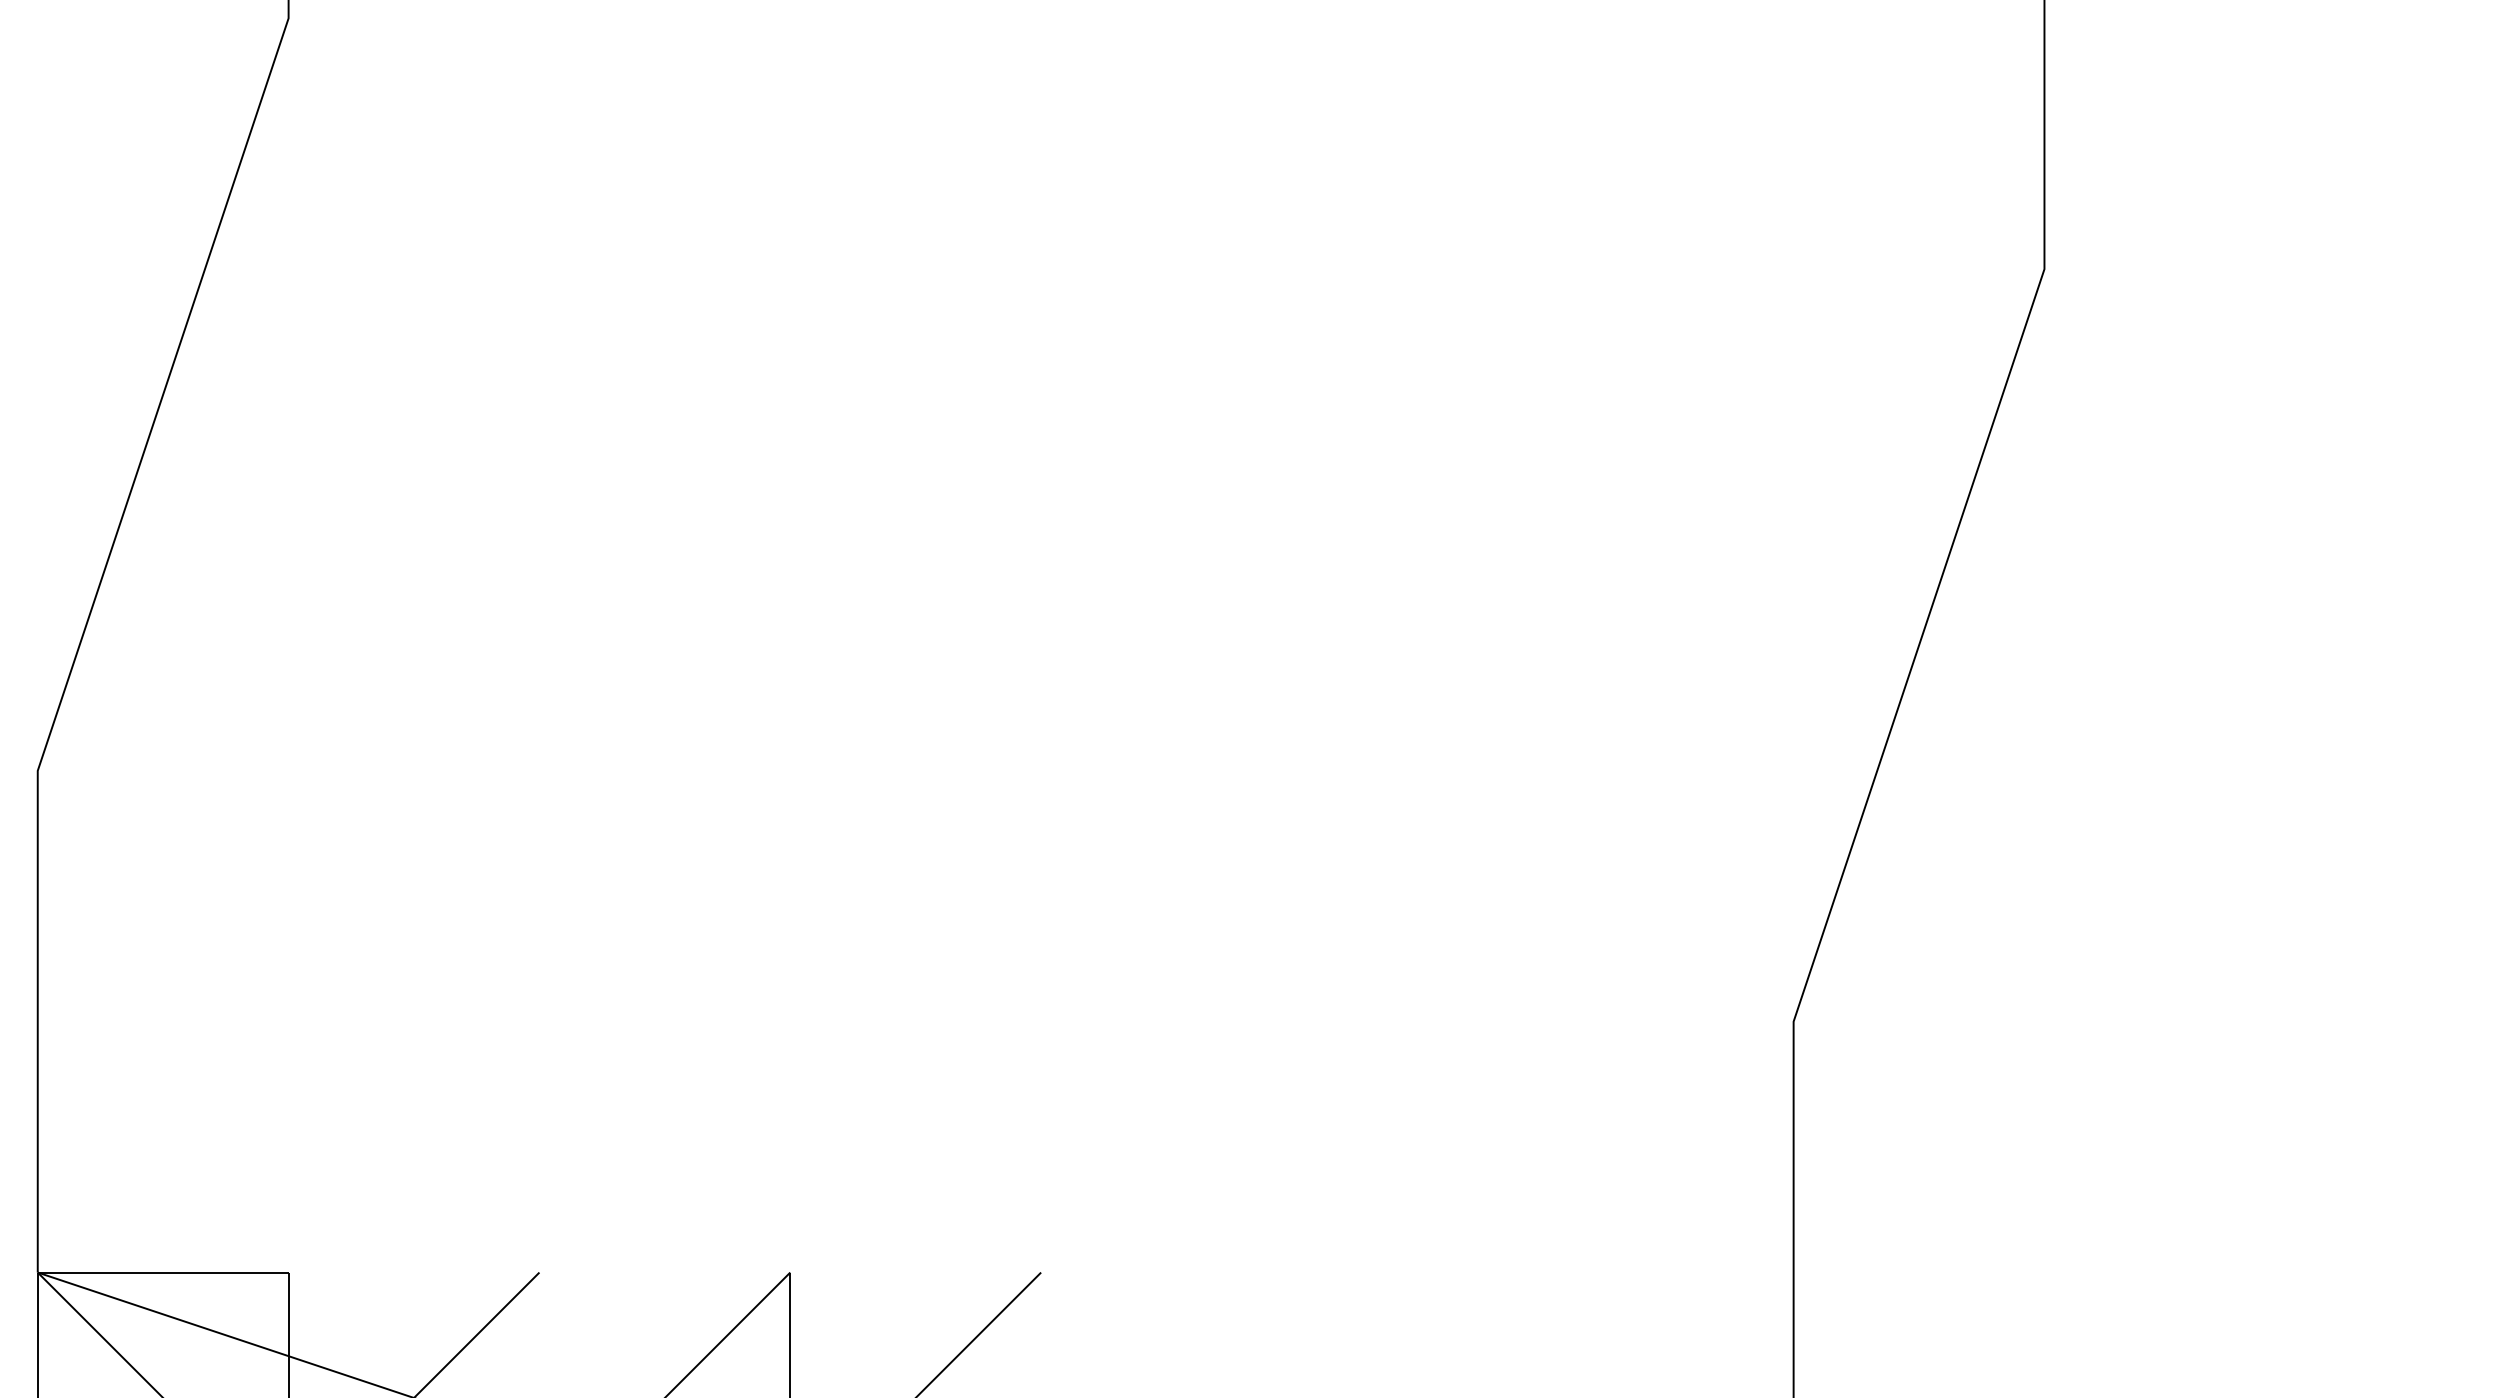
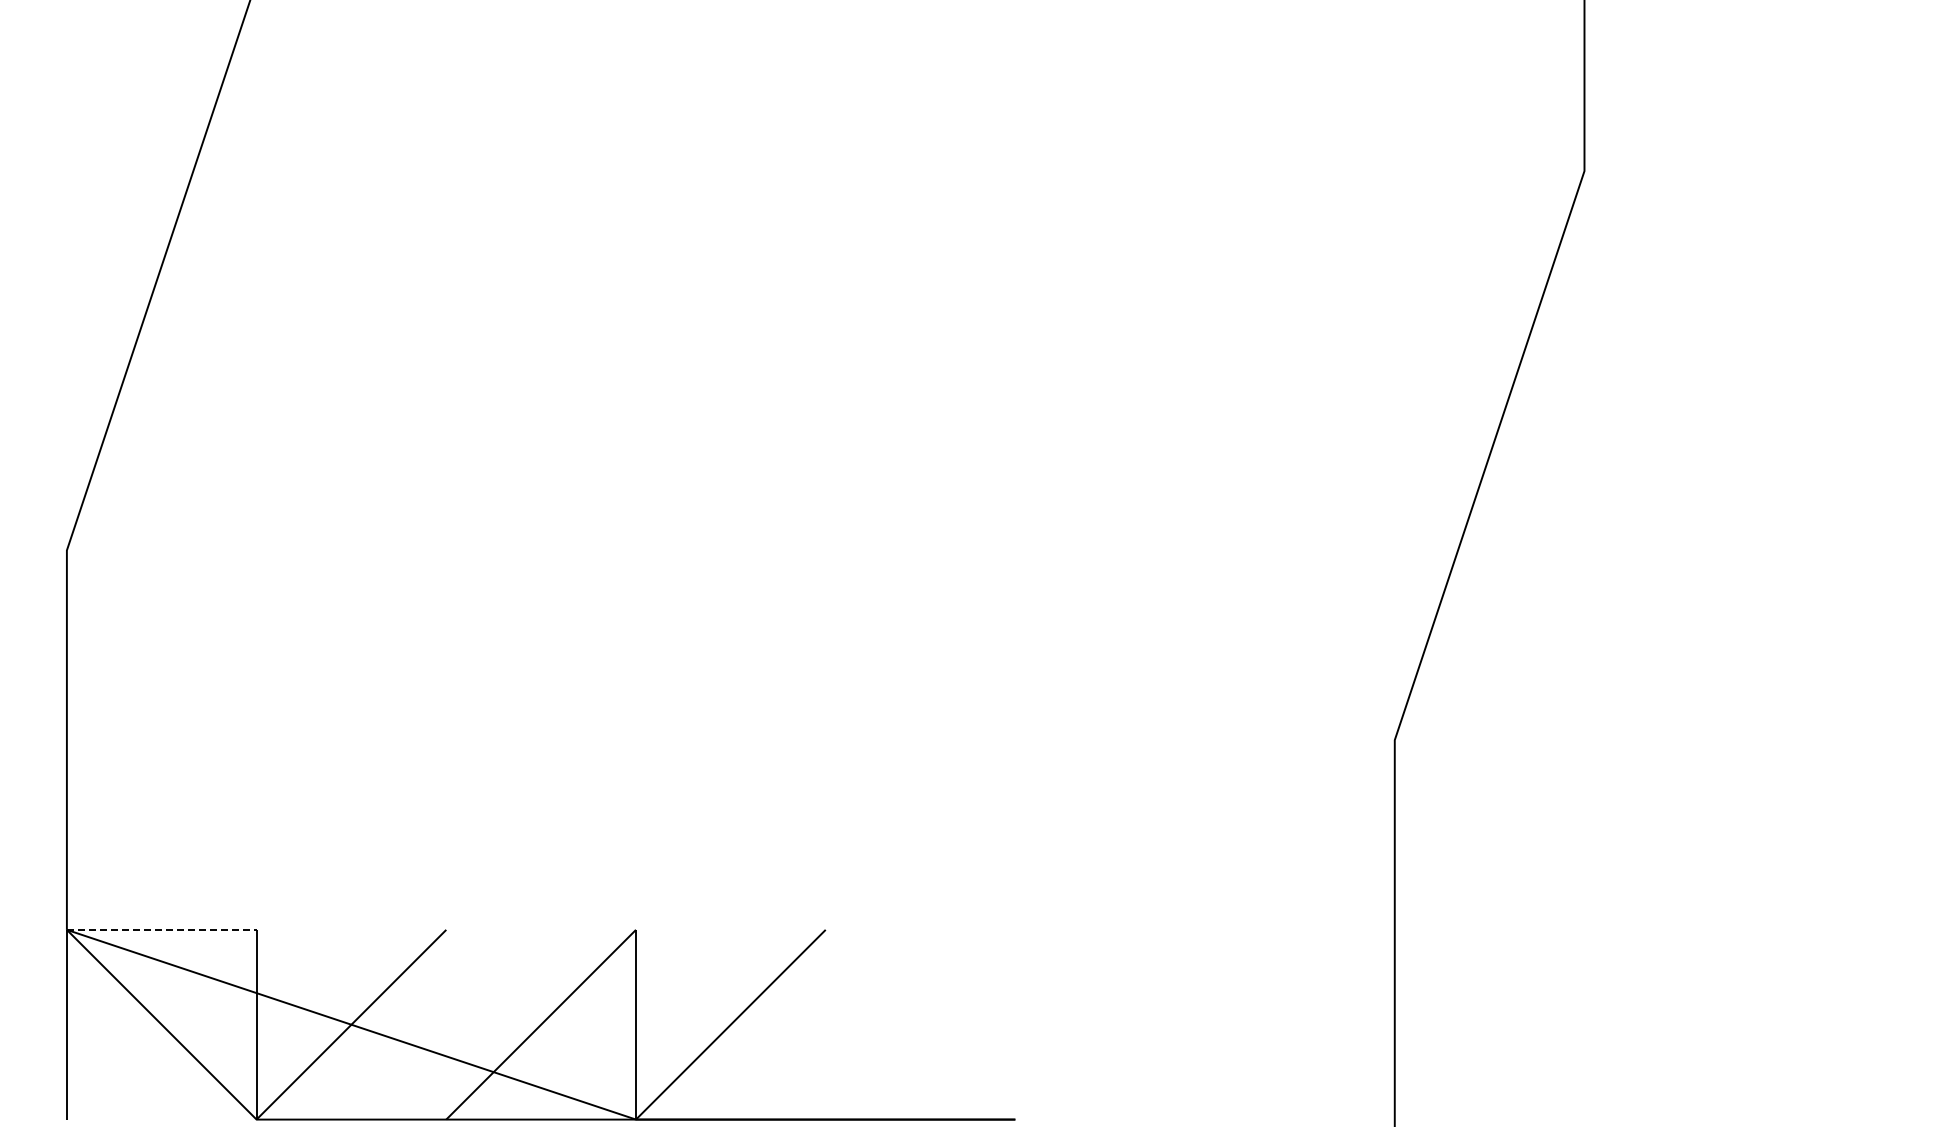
line: (162, 1272) -> (161, 929), solid -> dashed

